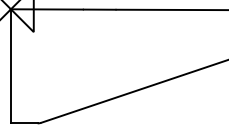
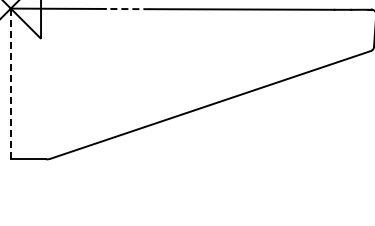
line: (99, 9) -> (127, 9), solid -> dashed
line: (10, 65) -> (10, 83), solid -> dashed

